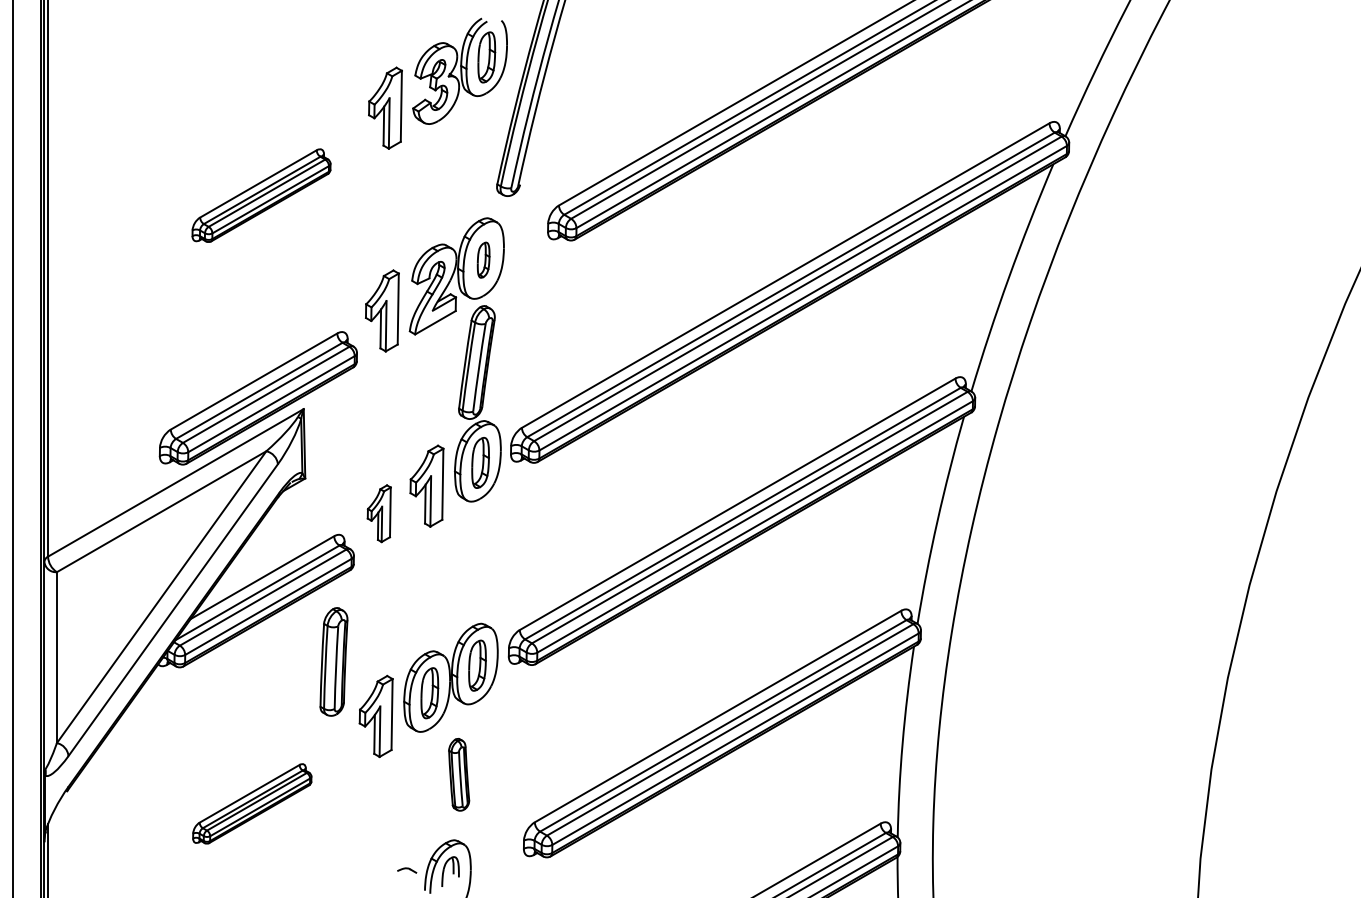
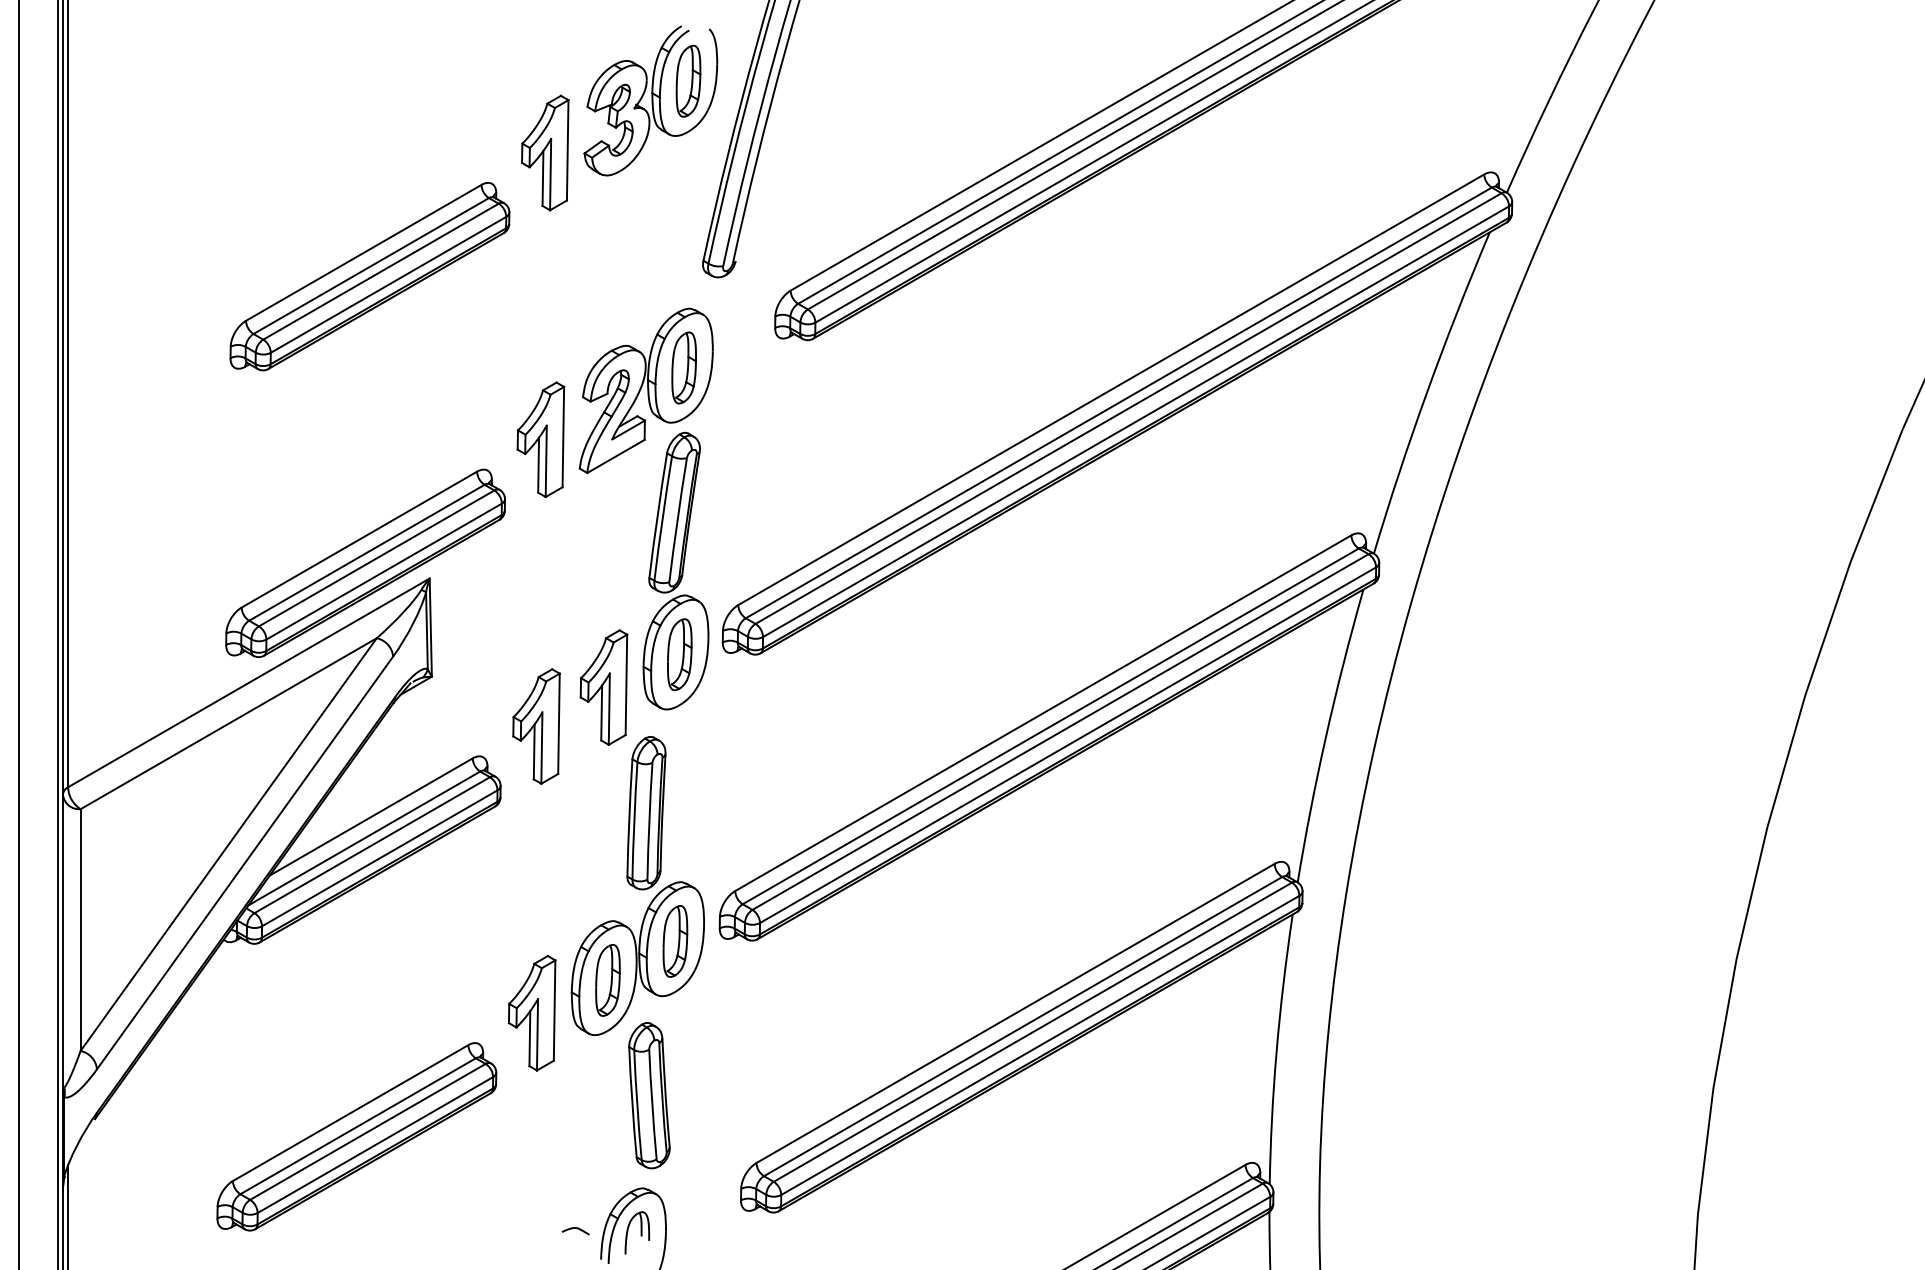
part: (261, 195) -> (369, 276), size x1.43
part: (483, 259) -> (683, 367), size x1.43
part: (379, 513) -> (536, 726), size x1.43
part: (334, 662) -> (646, 813), moved
part: (459, 774) -> (649, 1095), size x1.43
part: (251, 803) -> (356, 1136), size x1.67

